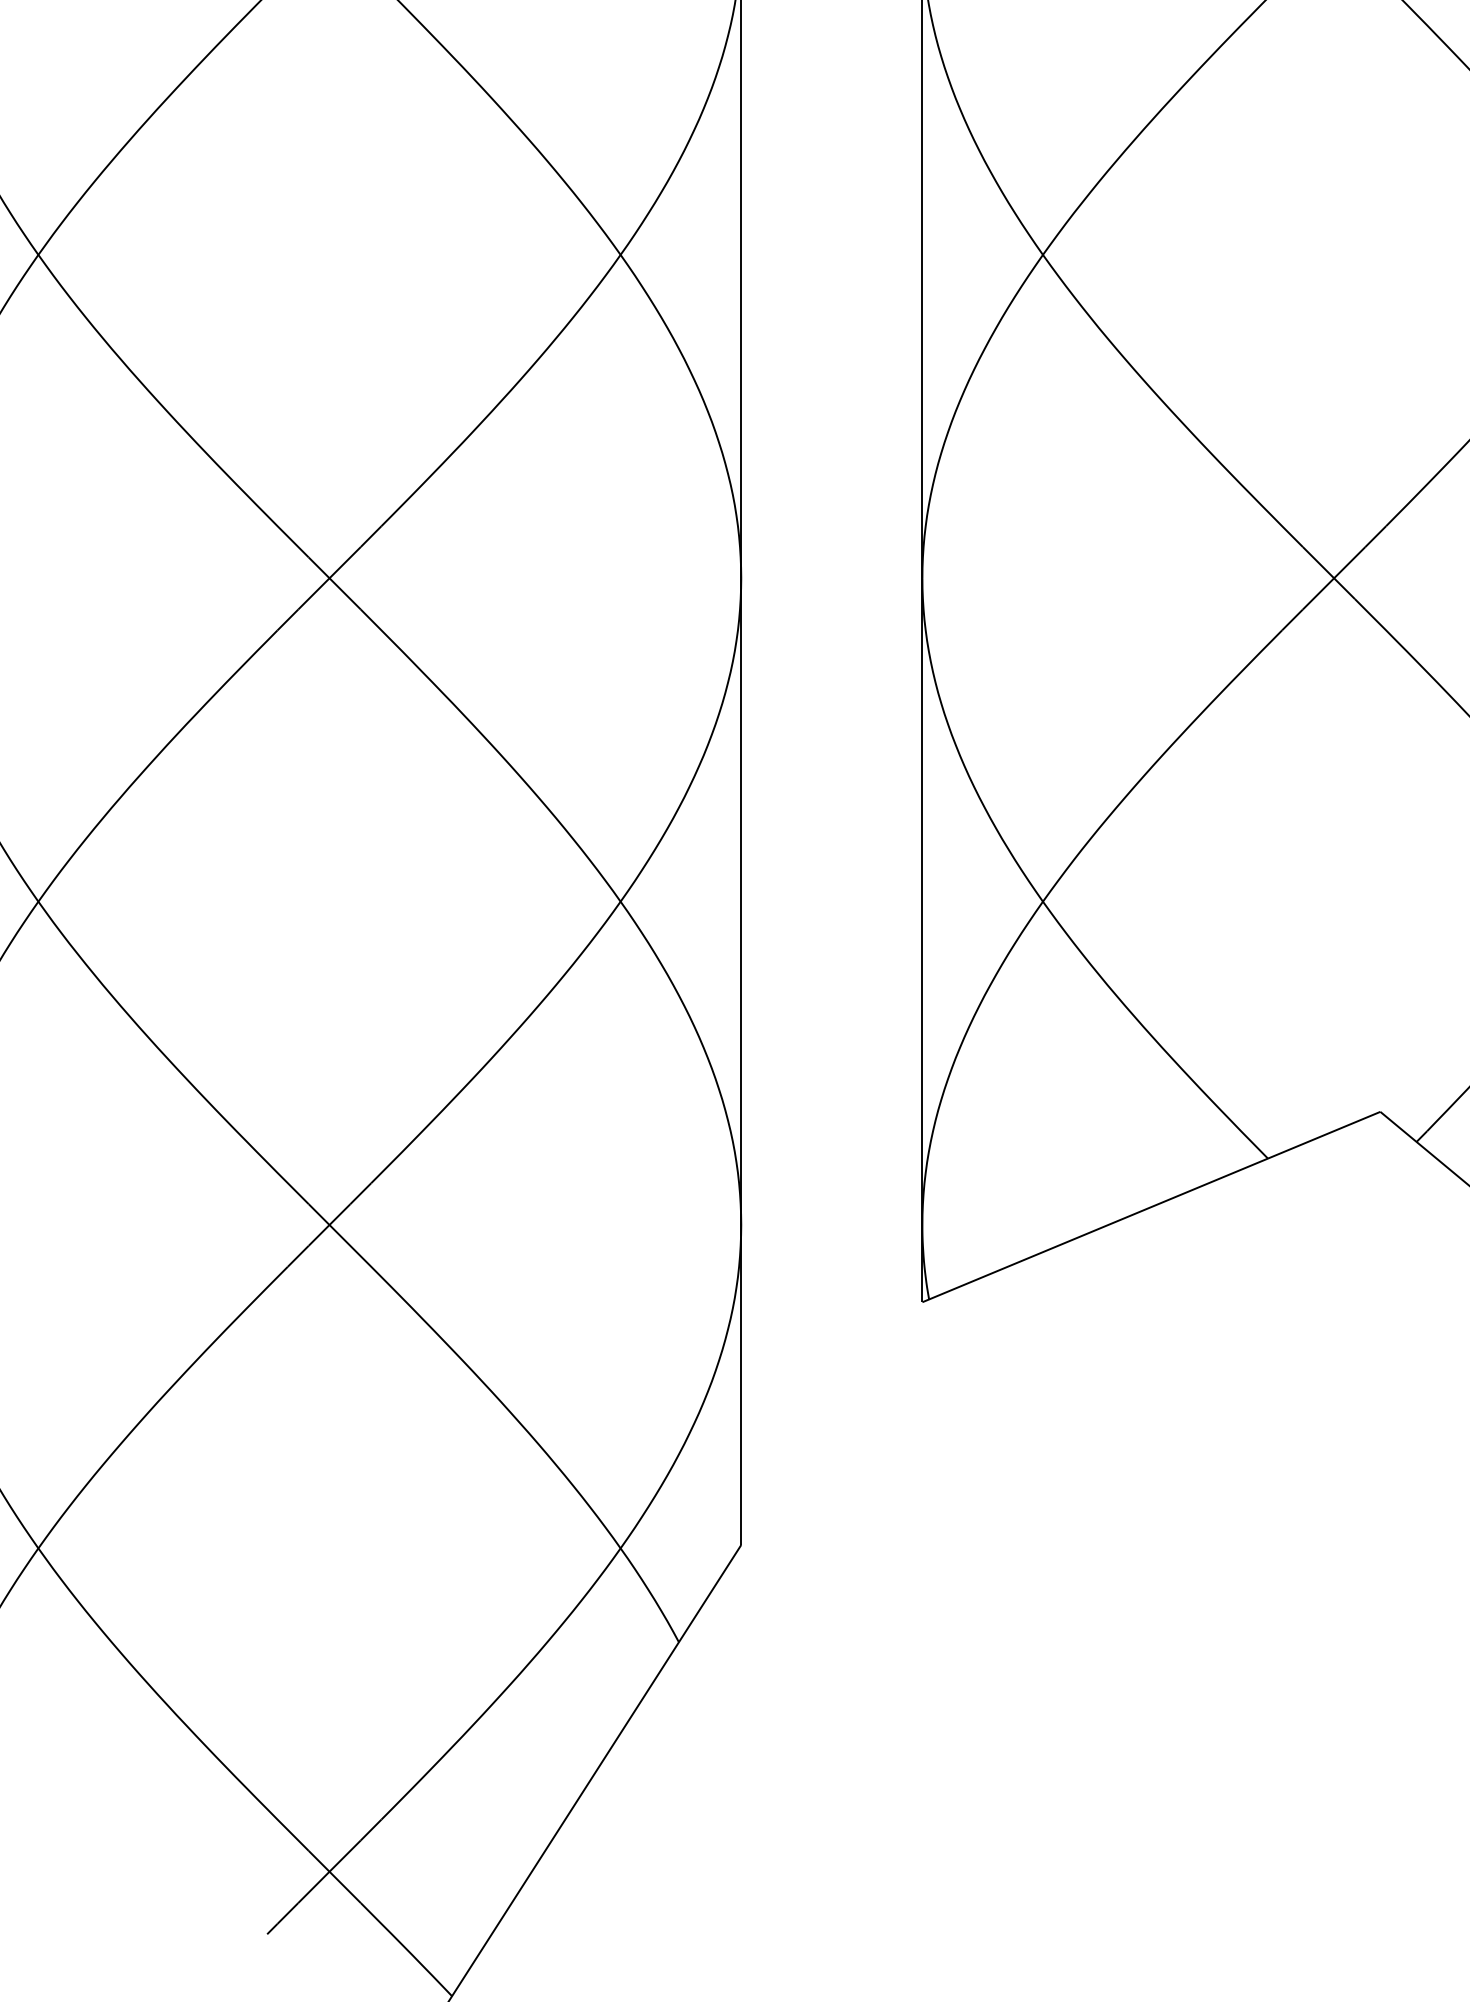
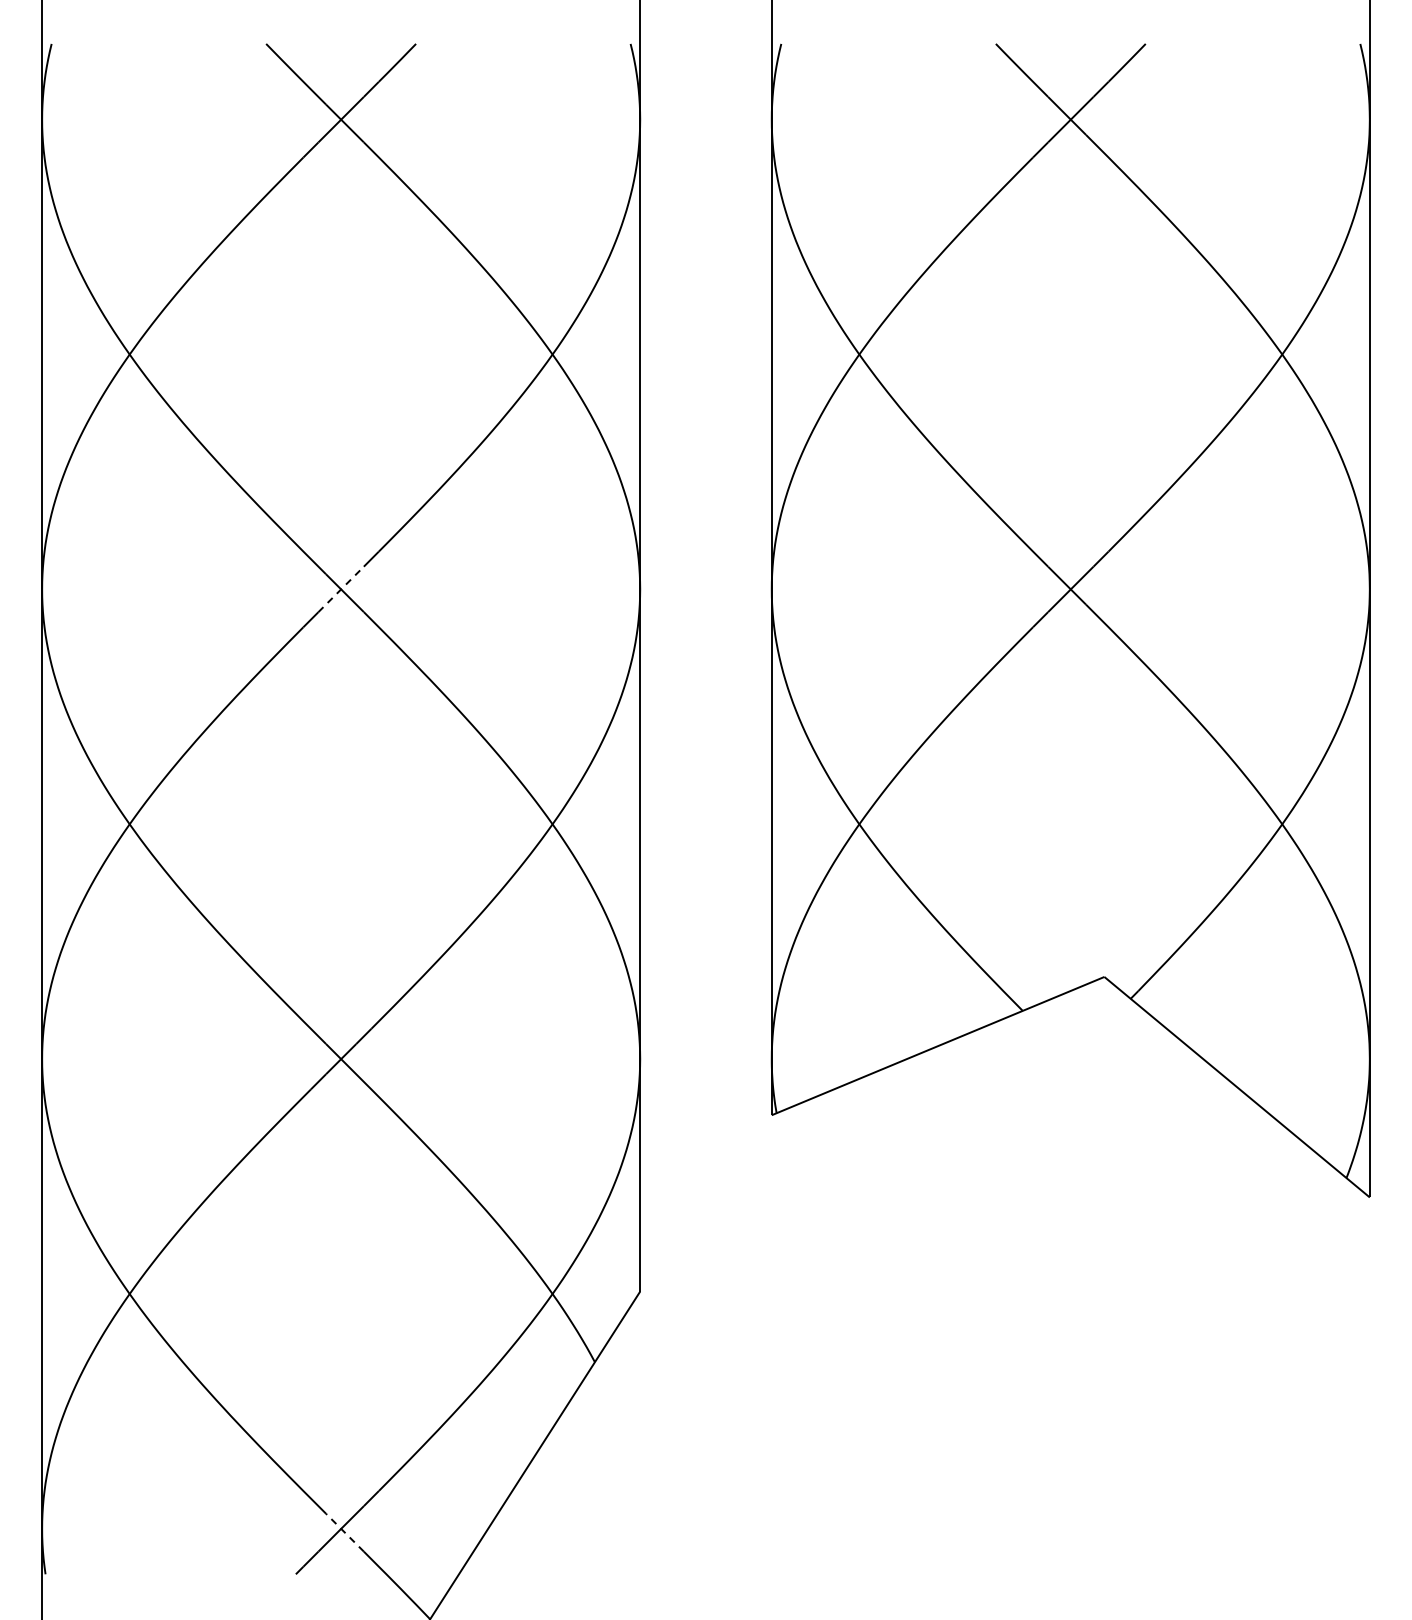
line: (330, 578) -> (341, 589), solid -> dashed
line: (334, 1876) -> (344, 1532), solid -> dashed

